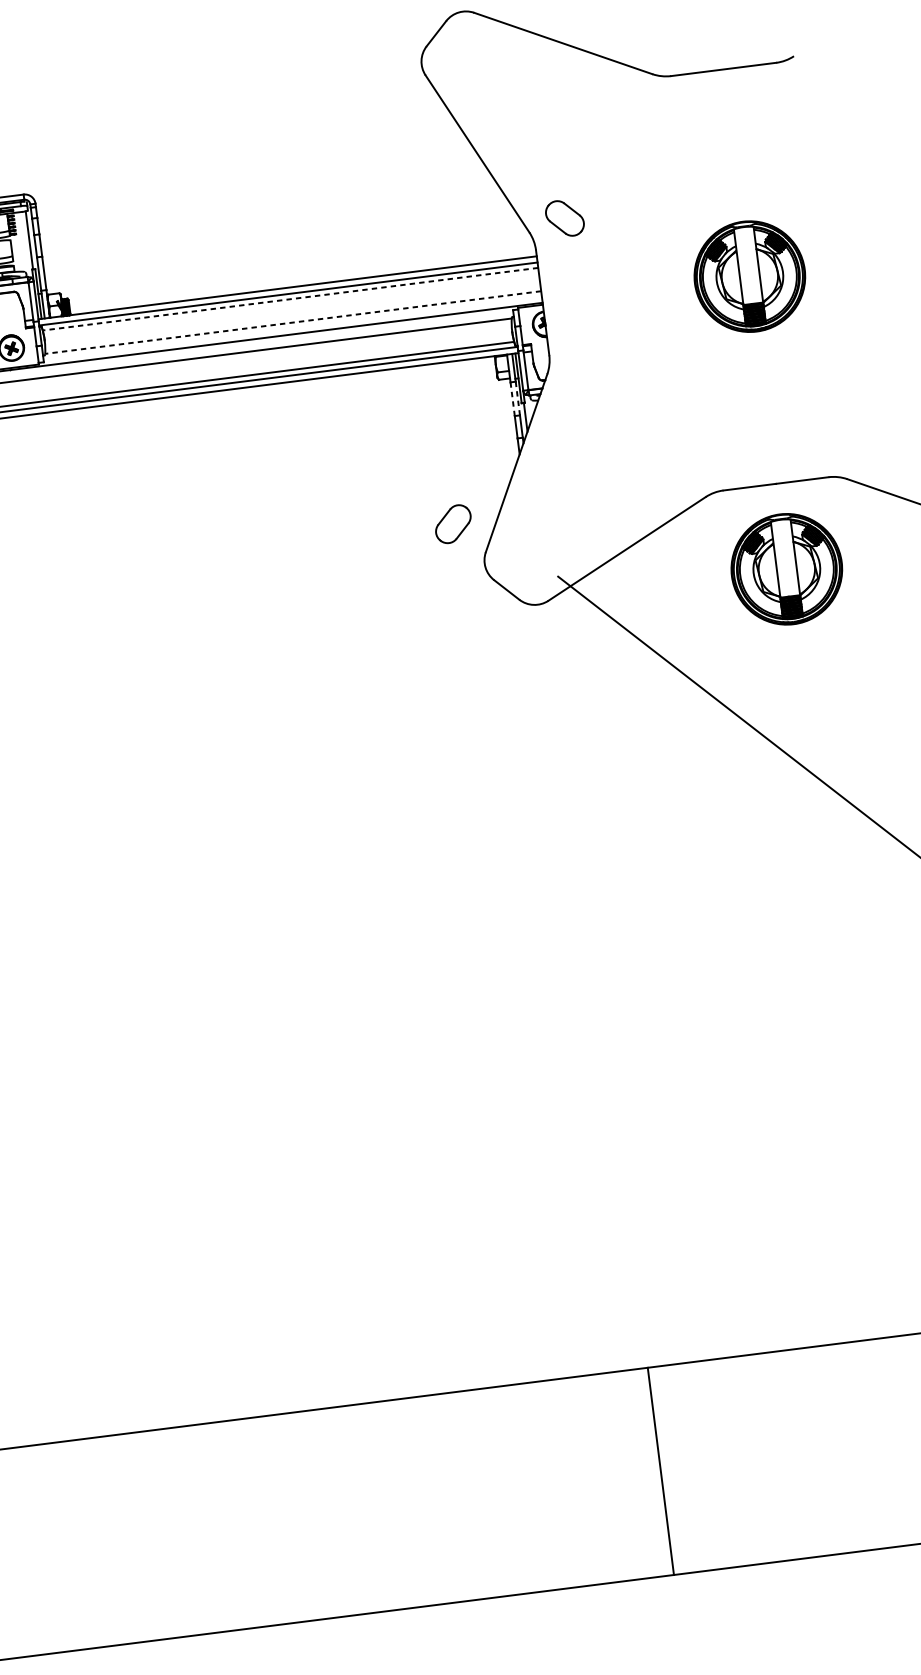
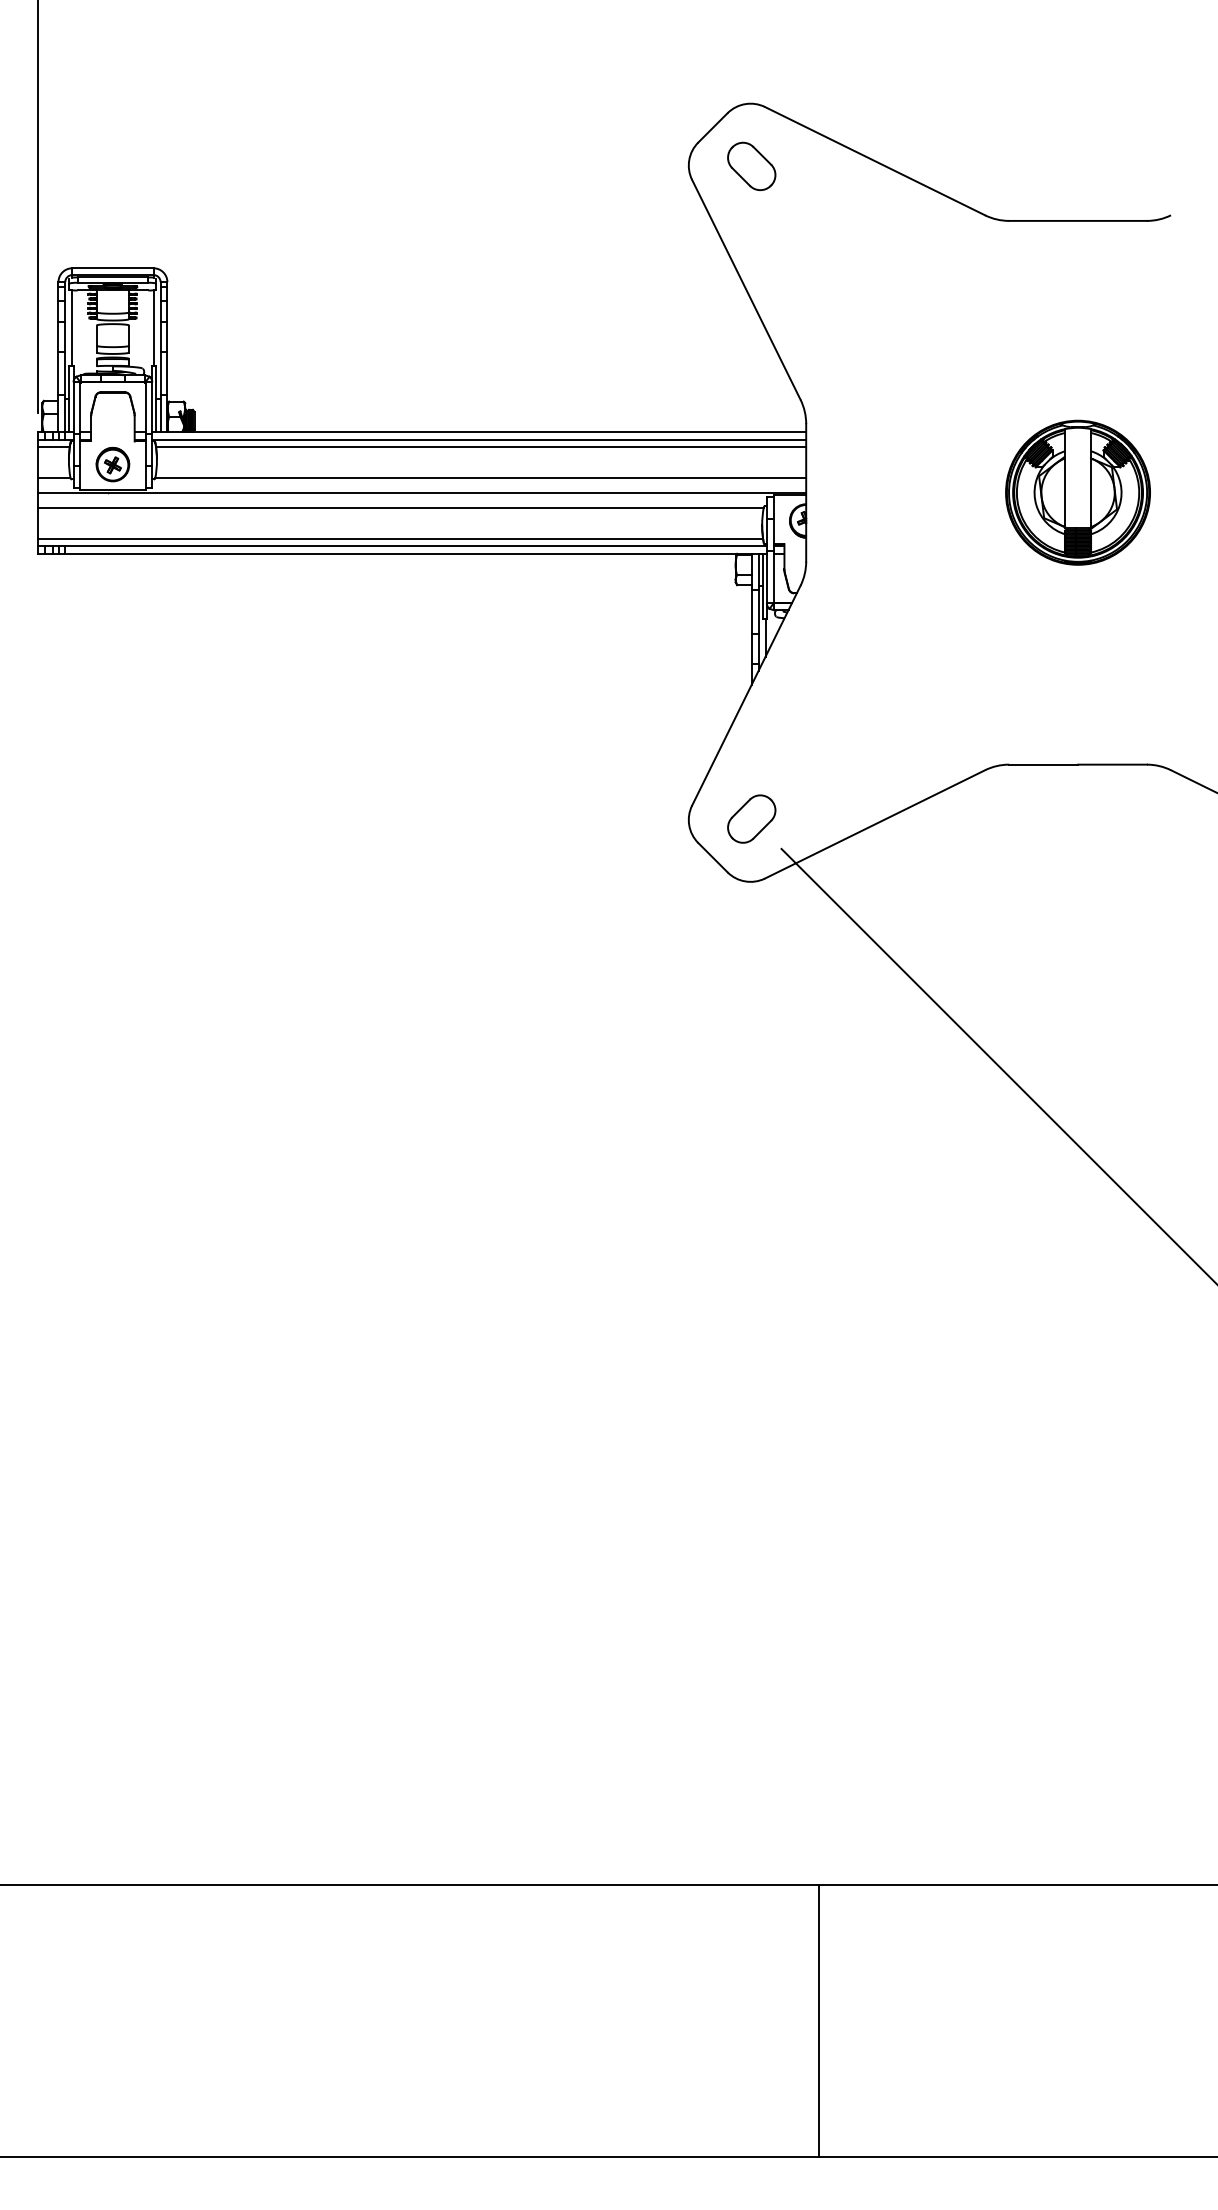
part: (564, 217) -> (751, 165), moved
line: (289, 298) -> (480, 446), dashed -> solid
line: (292, 322) -> (480, 477), dashed -> solid
line: (517, 398) -> (758, 612), dashed -> solid
line: (512, 399) -> (751, 612), dashed -> solid
part: (453, 523) -> (751, 818), moved
part: (786, 569) -> (1077, 876), removed
line: (661, 1471) -> (819, 2021), moved

